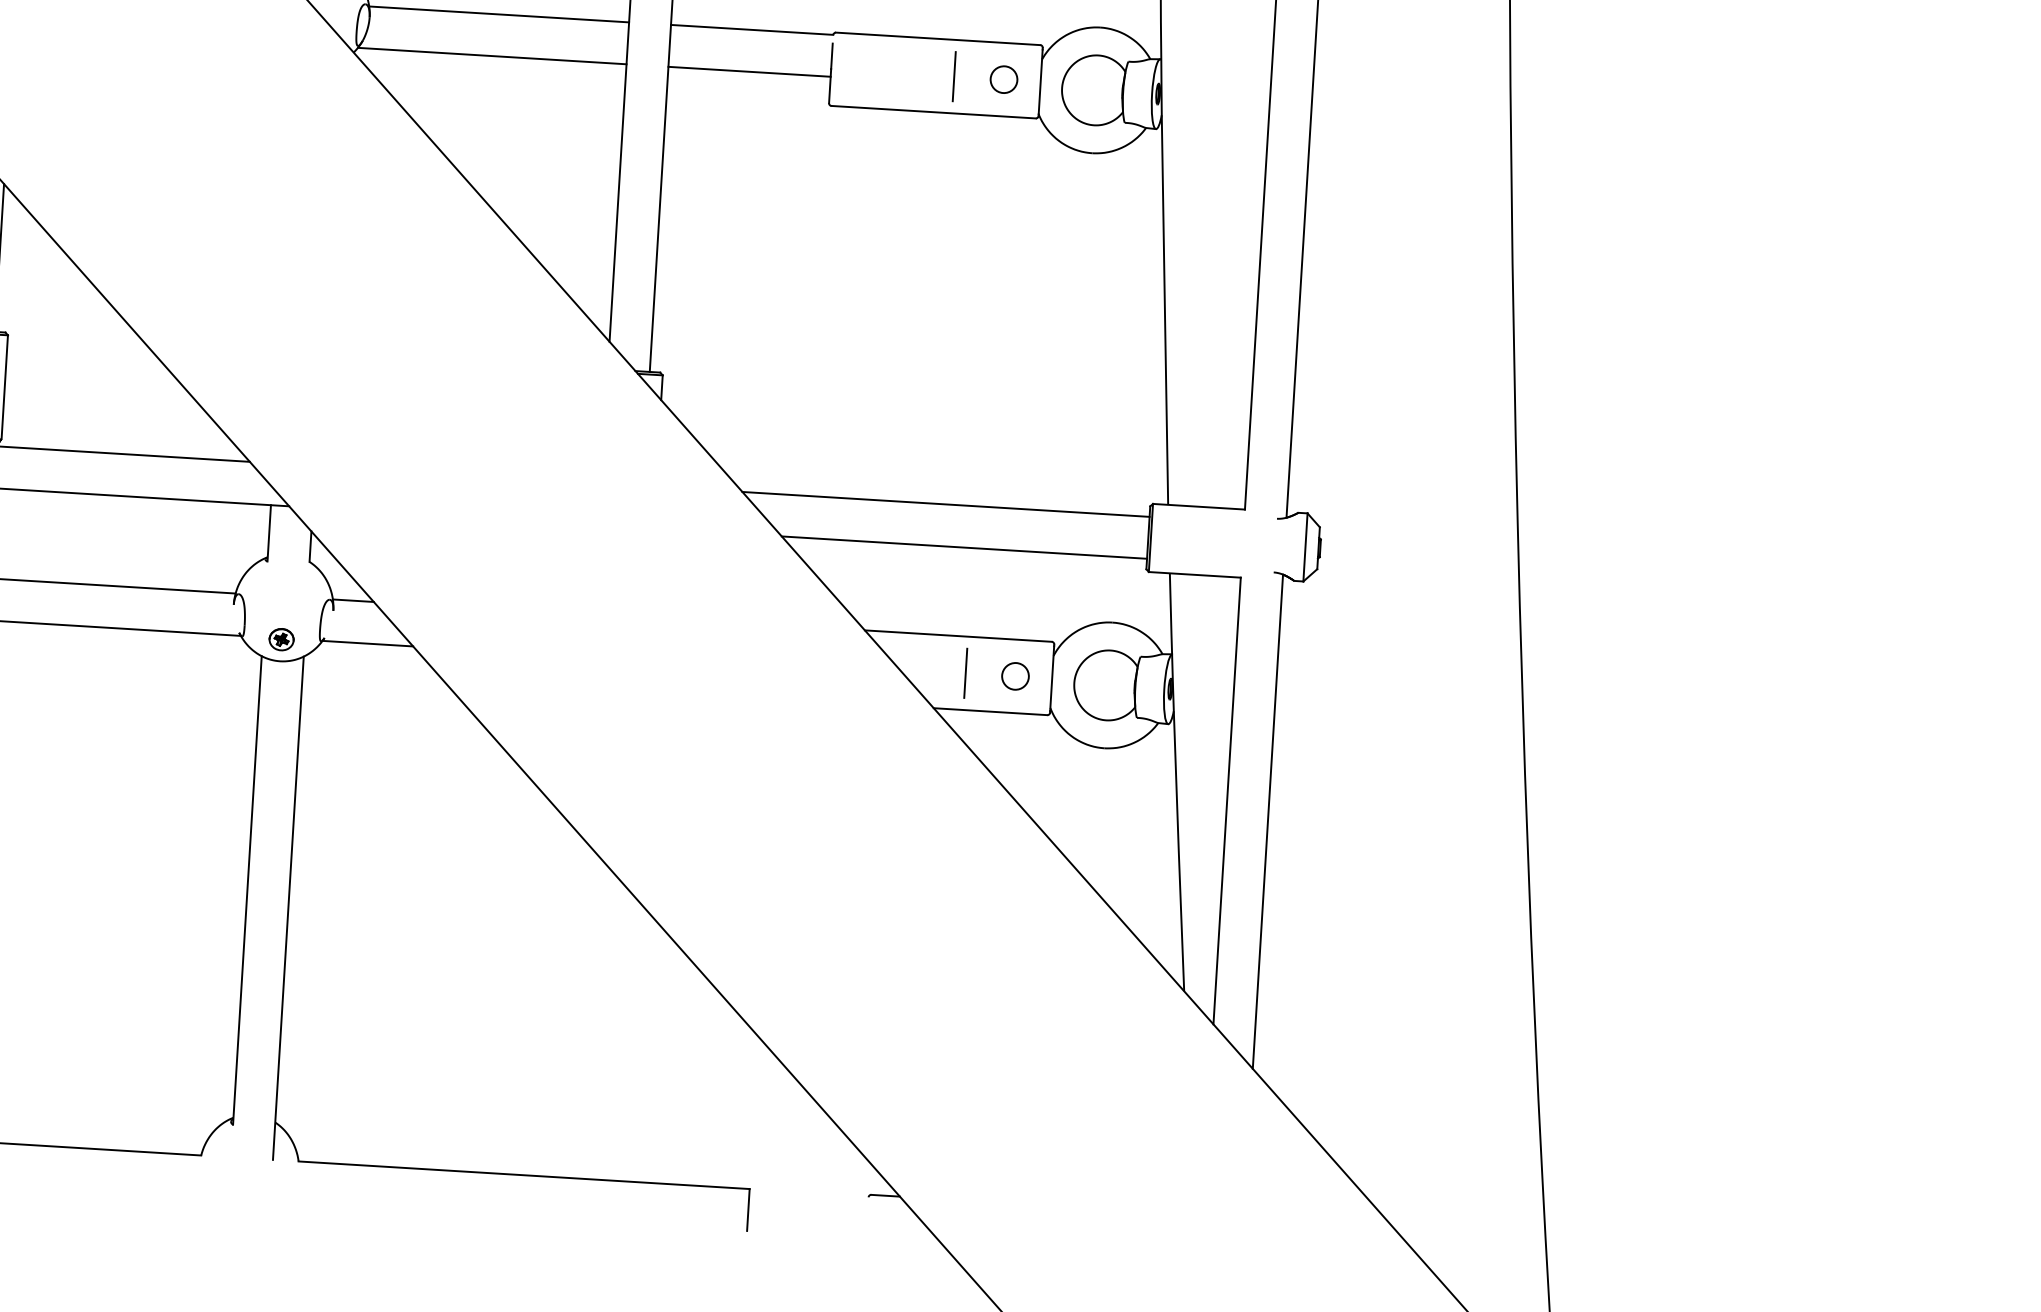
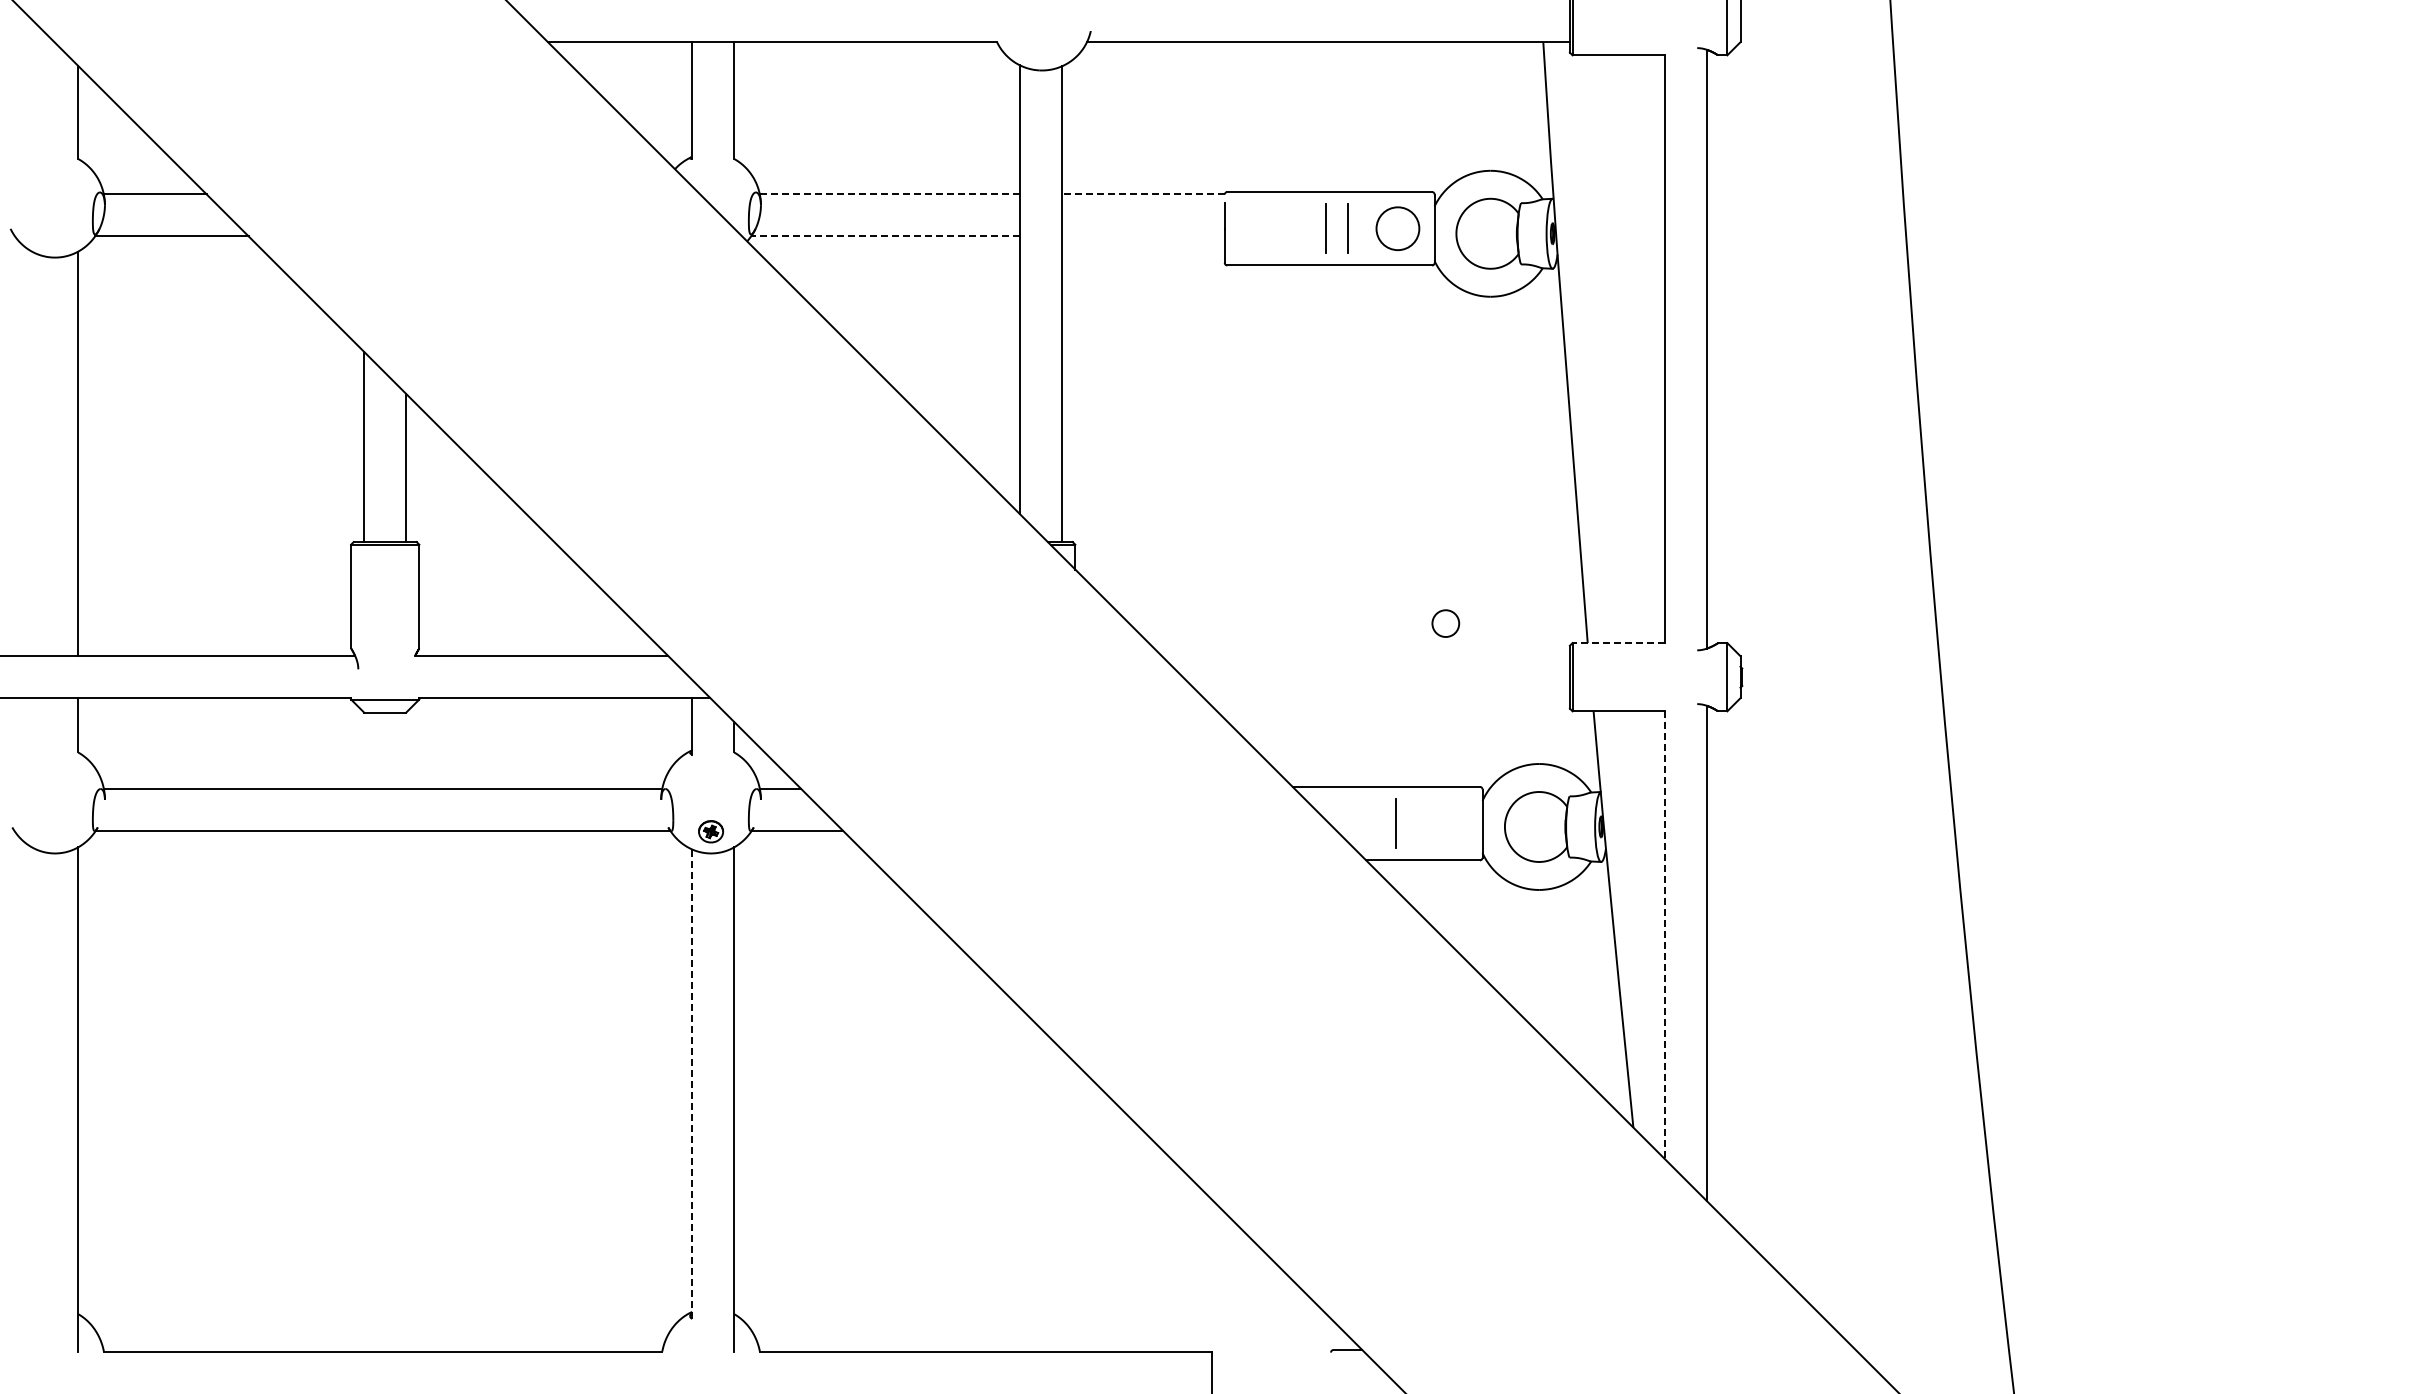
line: (498, 14) -> (889, 194), solid -> dashed
line: (751, 29) -> (1142, 194), solid -> dashed
line: (492, 56) -> (885, 236), solid -> dashed
line: (749, 71) -> (1143, 236), removed
line: (931, 75) -> (1325, 228), added
circle: (1003, 79) -> (1397, 228), size x1.6
line: (945, 504) -> (1365, 656), removed
line: (1198, 507) -> (1618, 643), solid -> dashed
line: (963, 547) -> (1386, 698), removed
circle: (1015, 676) -> (1445, 623), moved
line: (1226, 801) -> (1664, 935), solid -> dashed
line: (247, 890) -> (692, 1084), solid -> dashed

